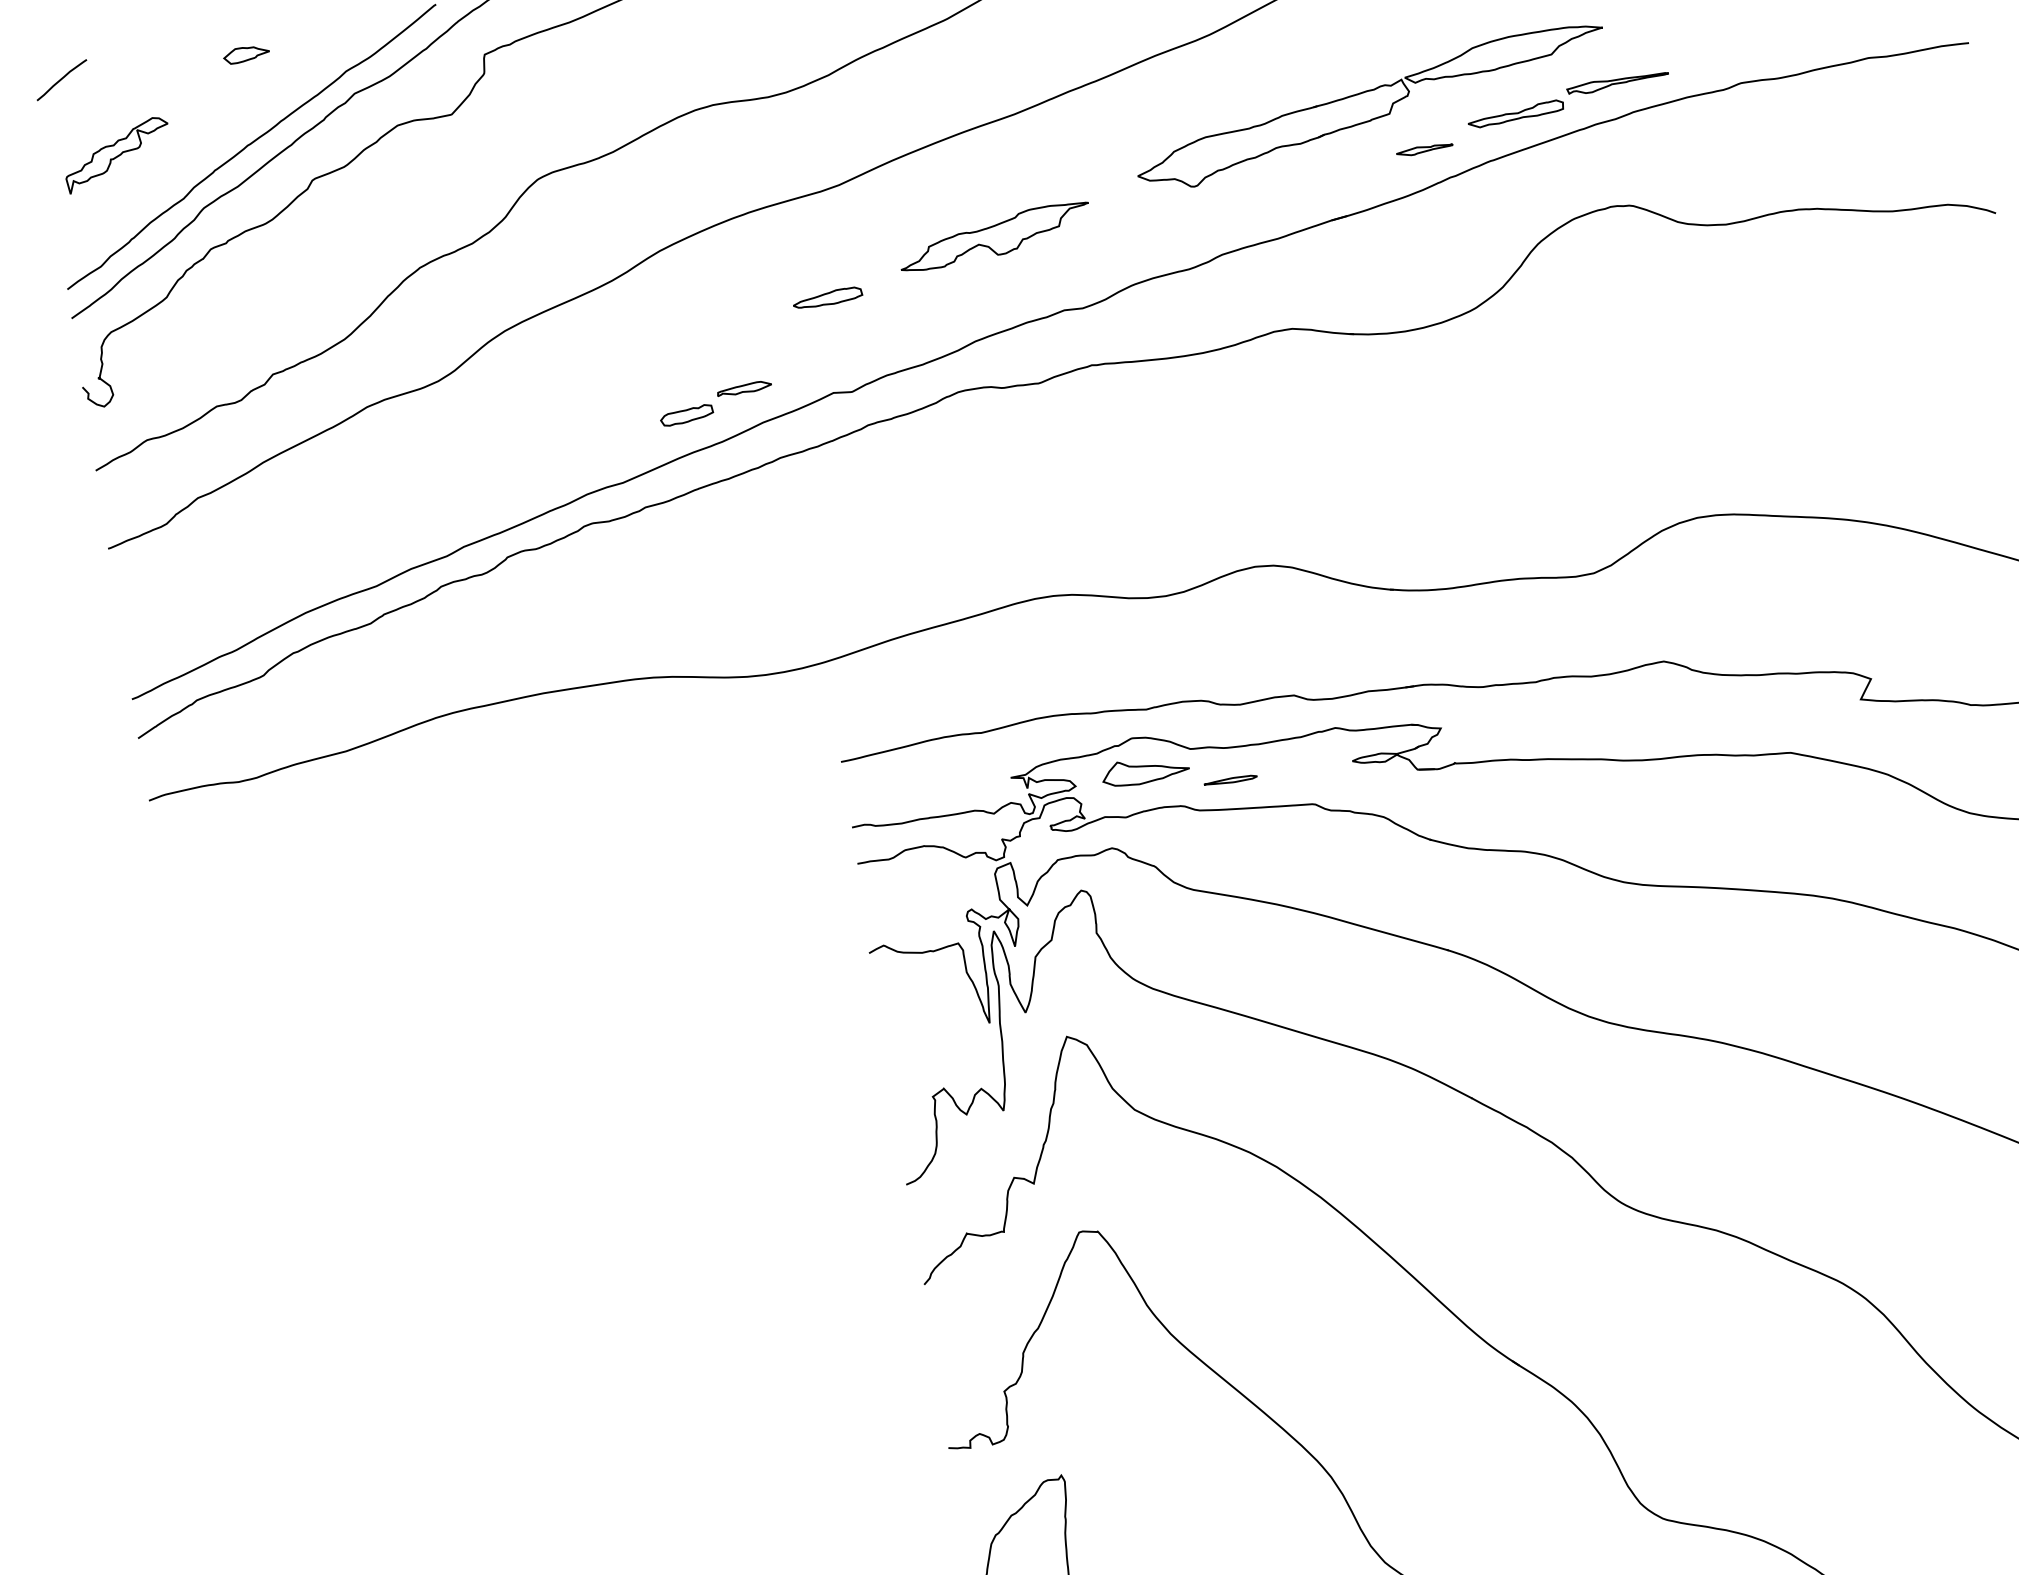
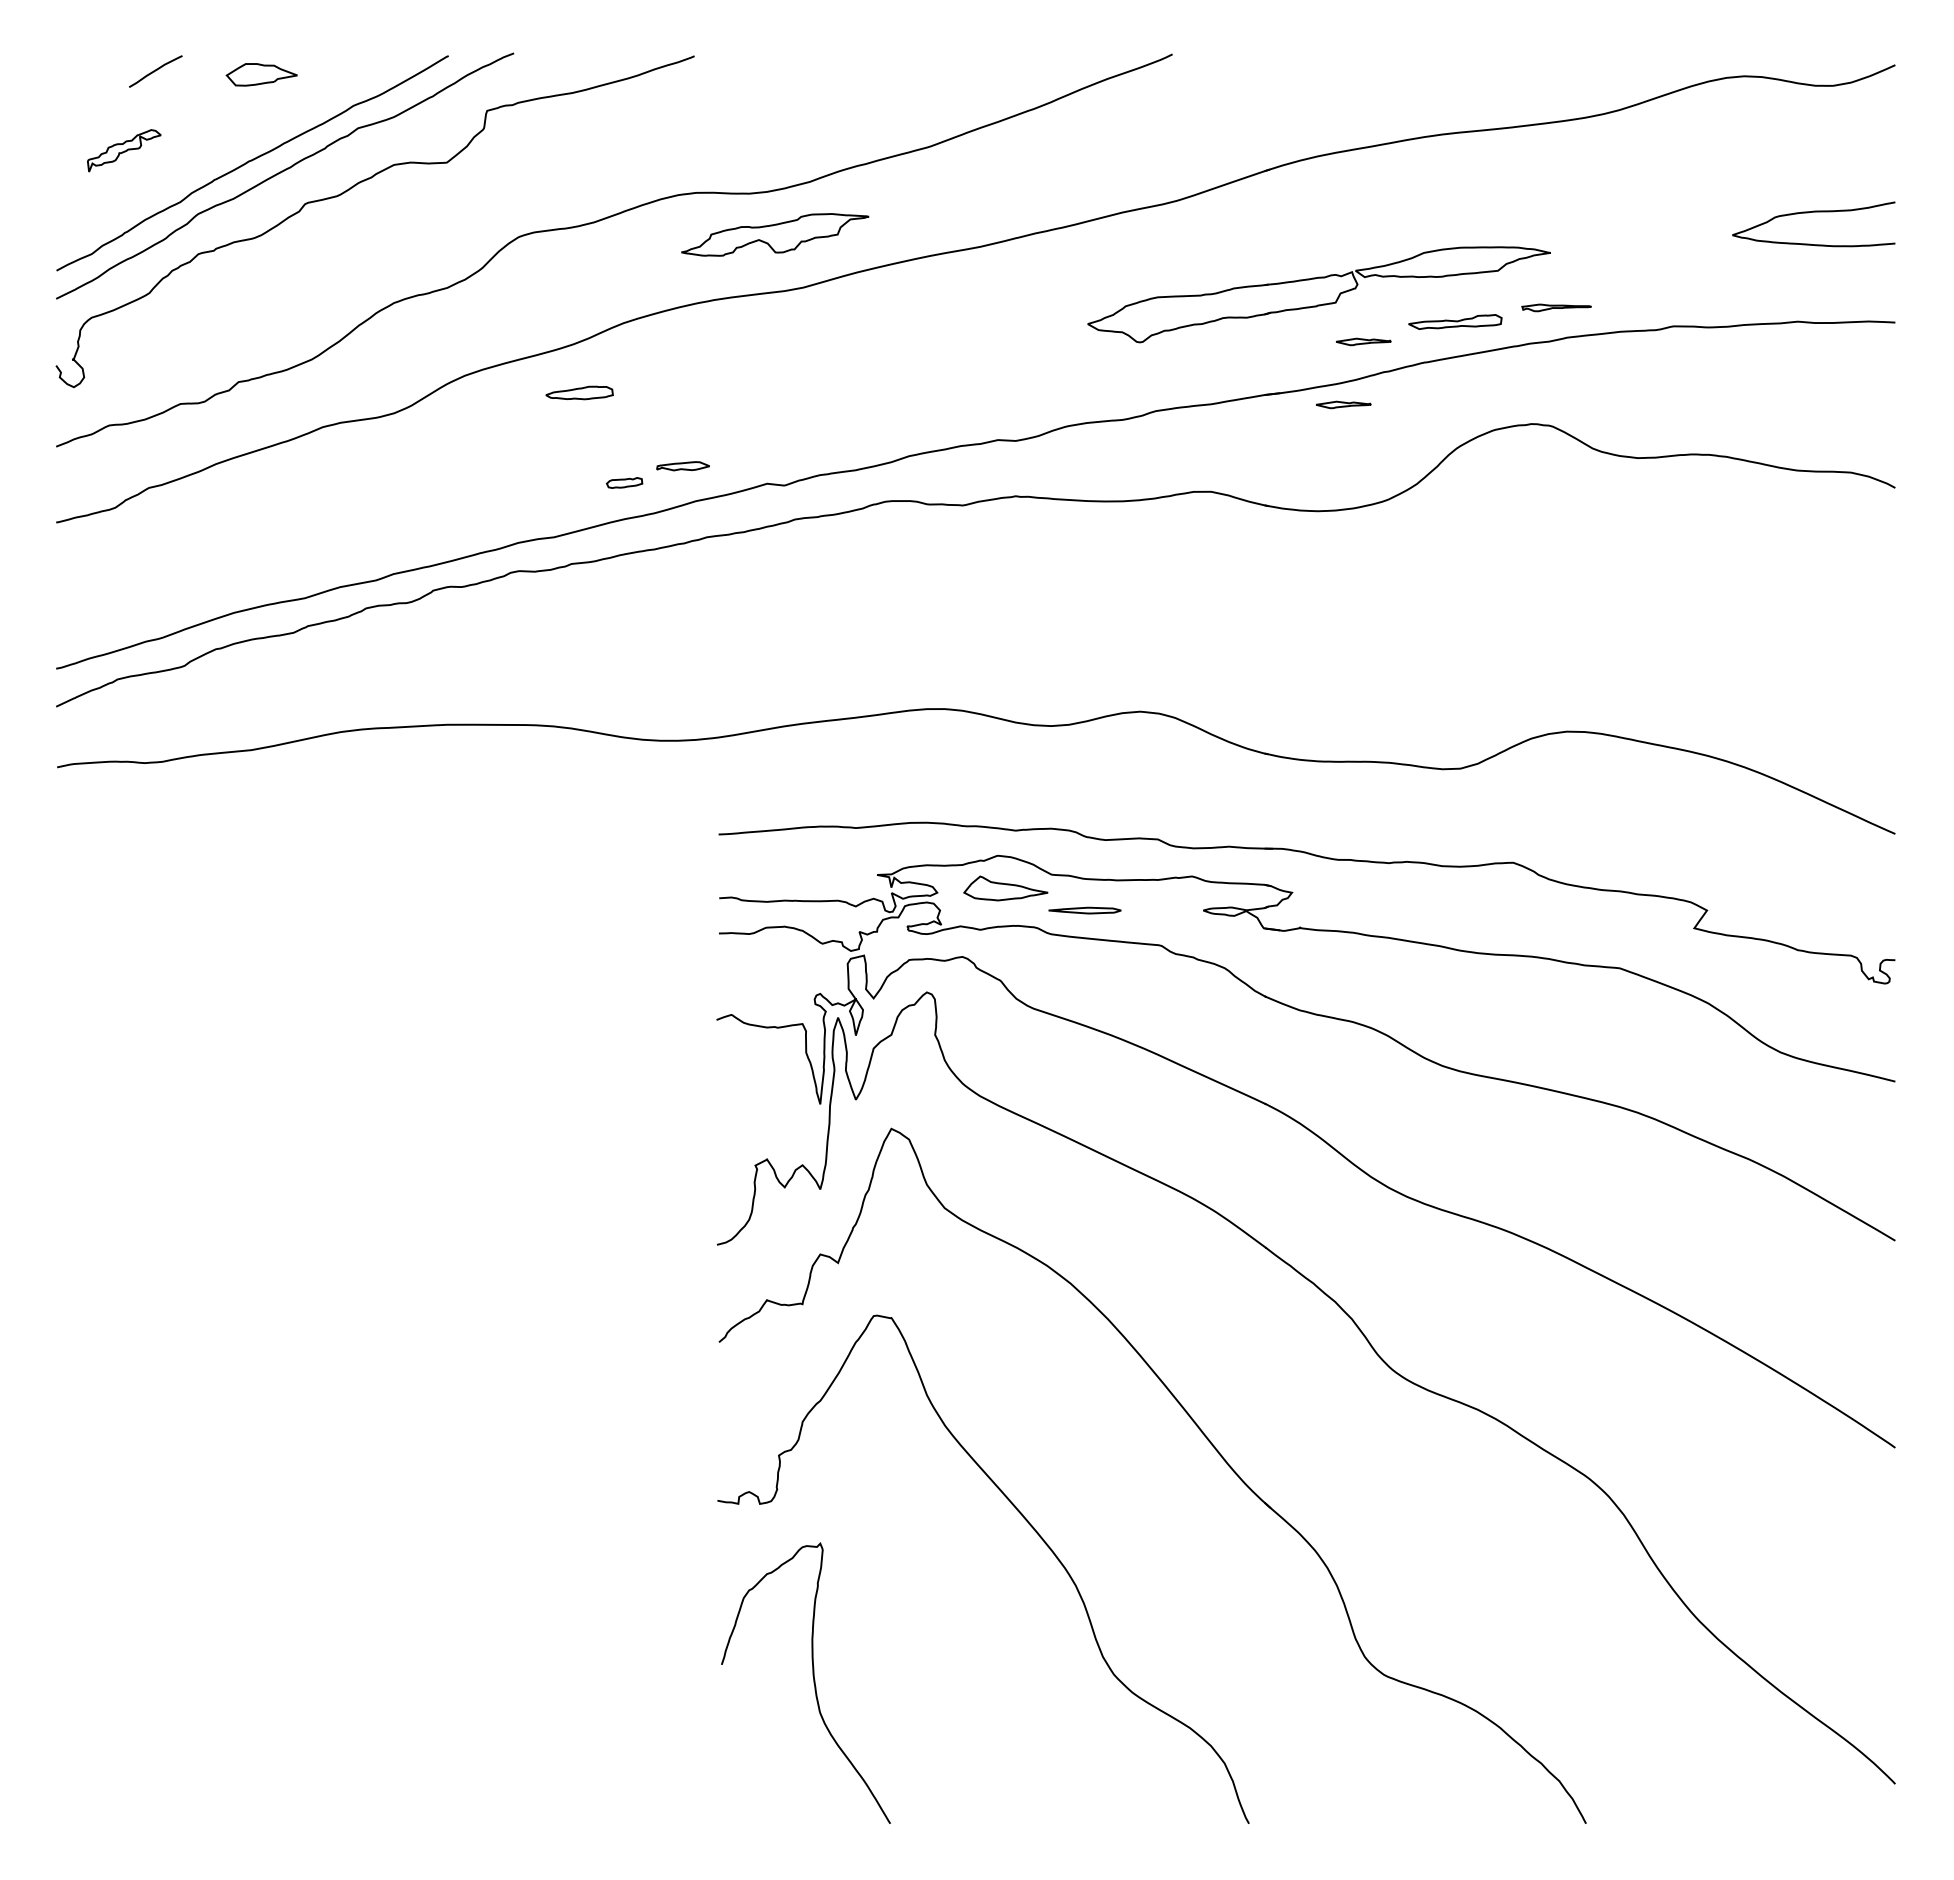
part: (246, 54) -> (261, 74), size x1.6
curve: (61, 80) -> (155, 71), moved
part: (1617, 82) -> (1556, 307), size x0.7
part: (117, 154) -> (124, 150), size x0.7
part: (1414, 217) -> (1343, 404), added
part: (995, 236) -> (775, 234), moved
part: (827, 297) -> (579, 392), moved
part: (686, 414) -> (624, 482), size x0.7
part: (1231, 780) -> (1085, 910), size x1.4

